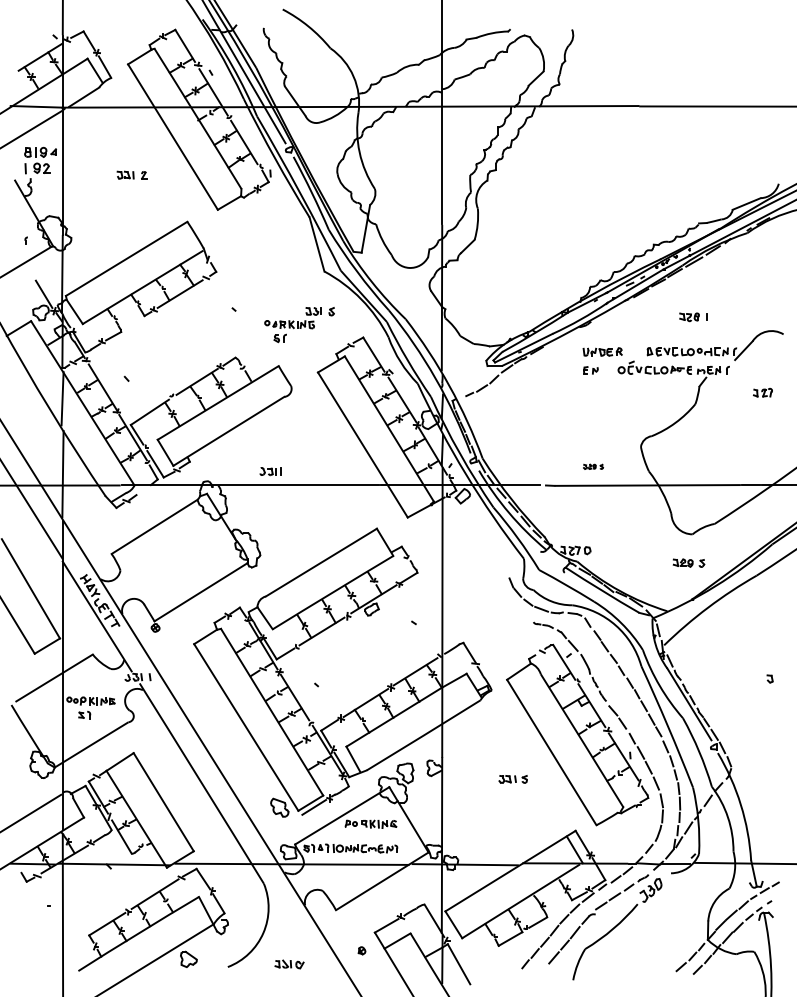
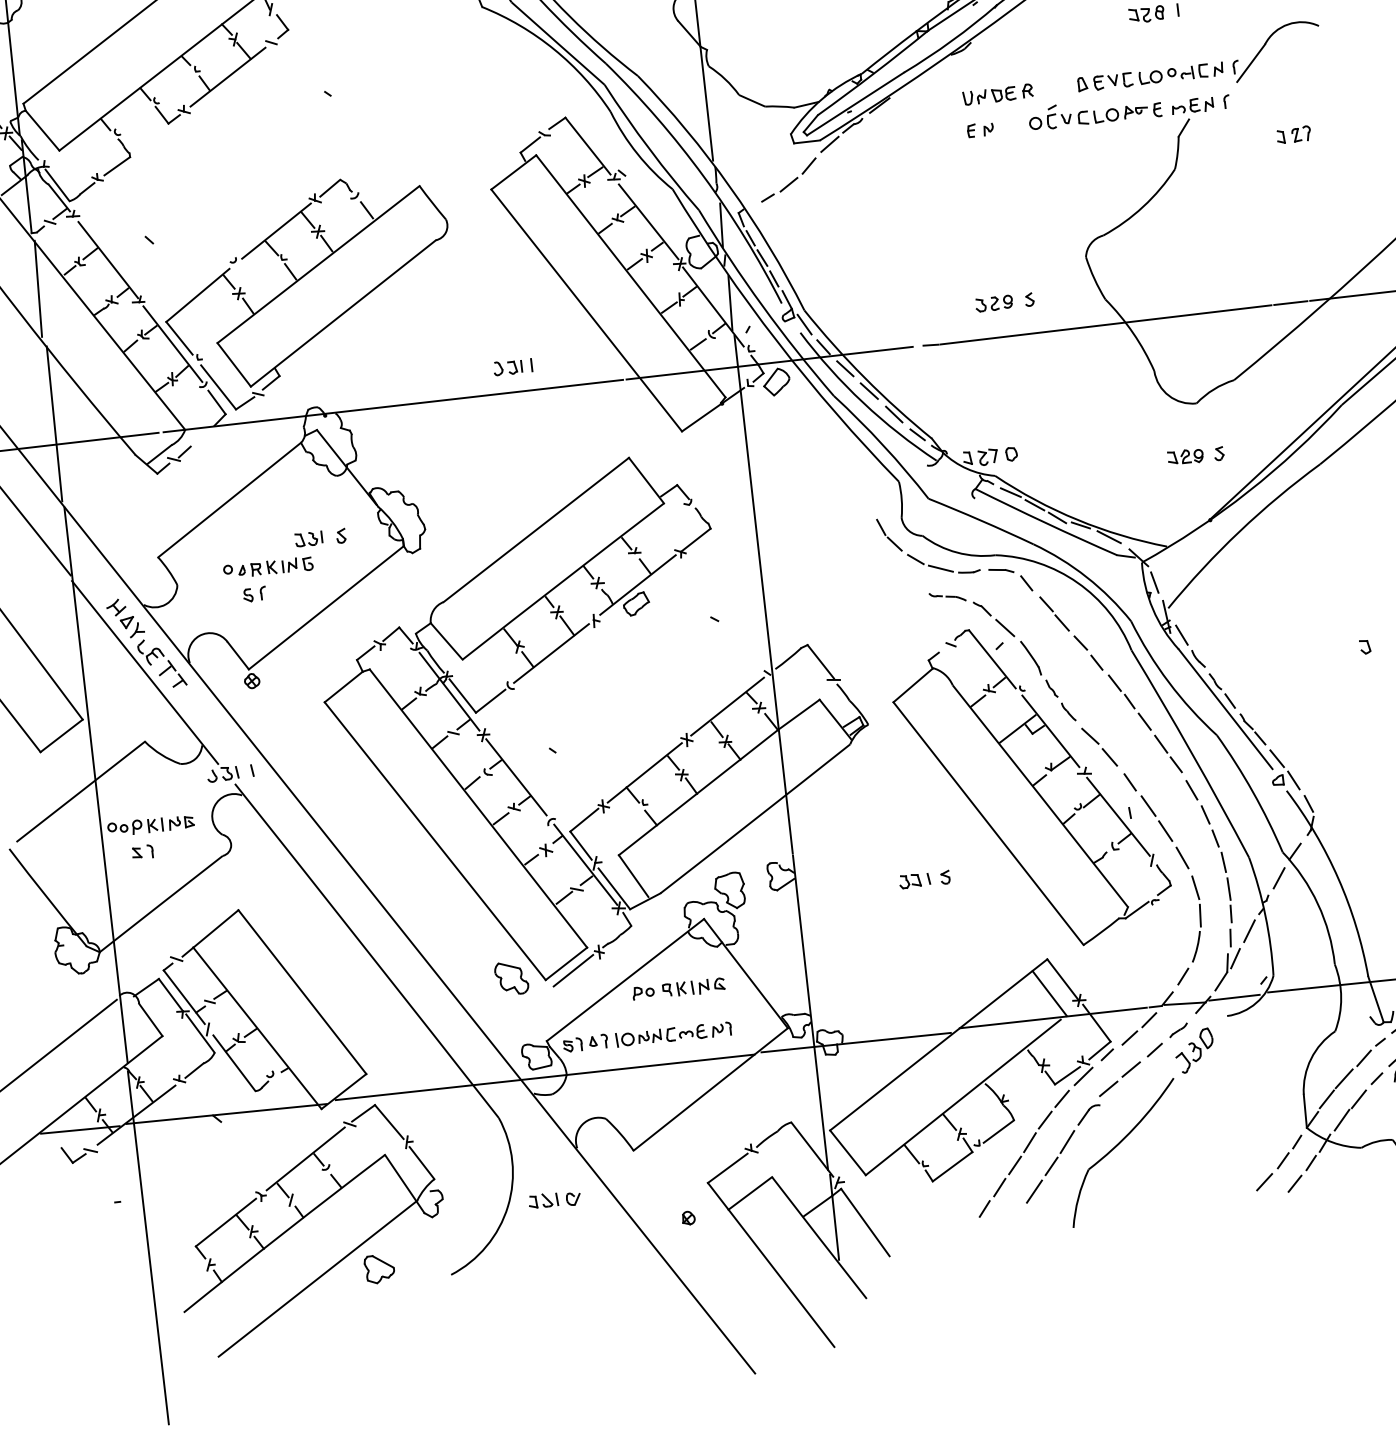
part: (299, 325) -> (286, 567), moved
part: (593, 466) -> (1004, 301), size x1.67
part: (270, 471) -> (512, 367), moved
part: (289, 964) -> (554, 1200), moved

